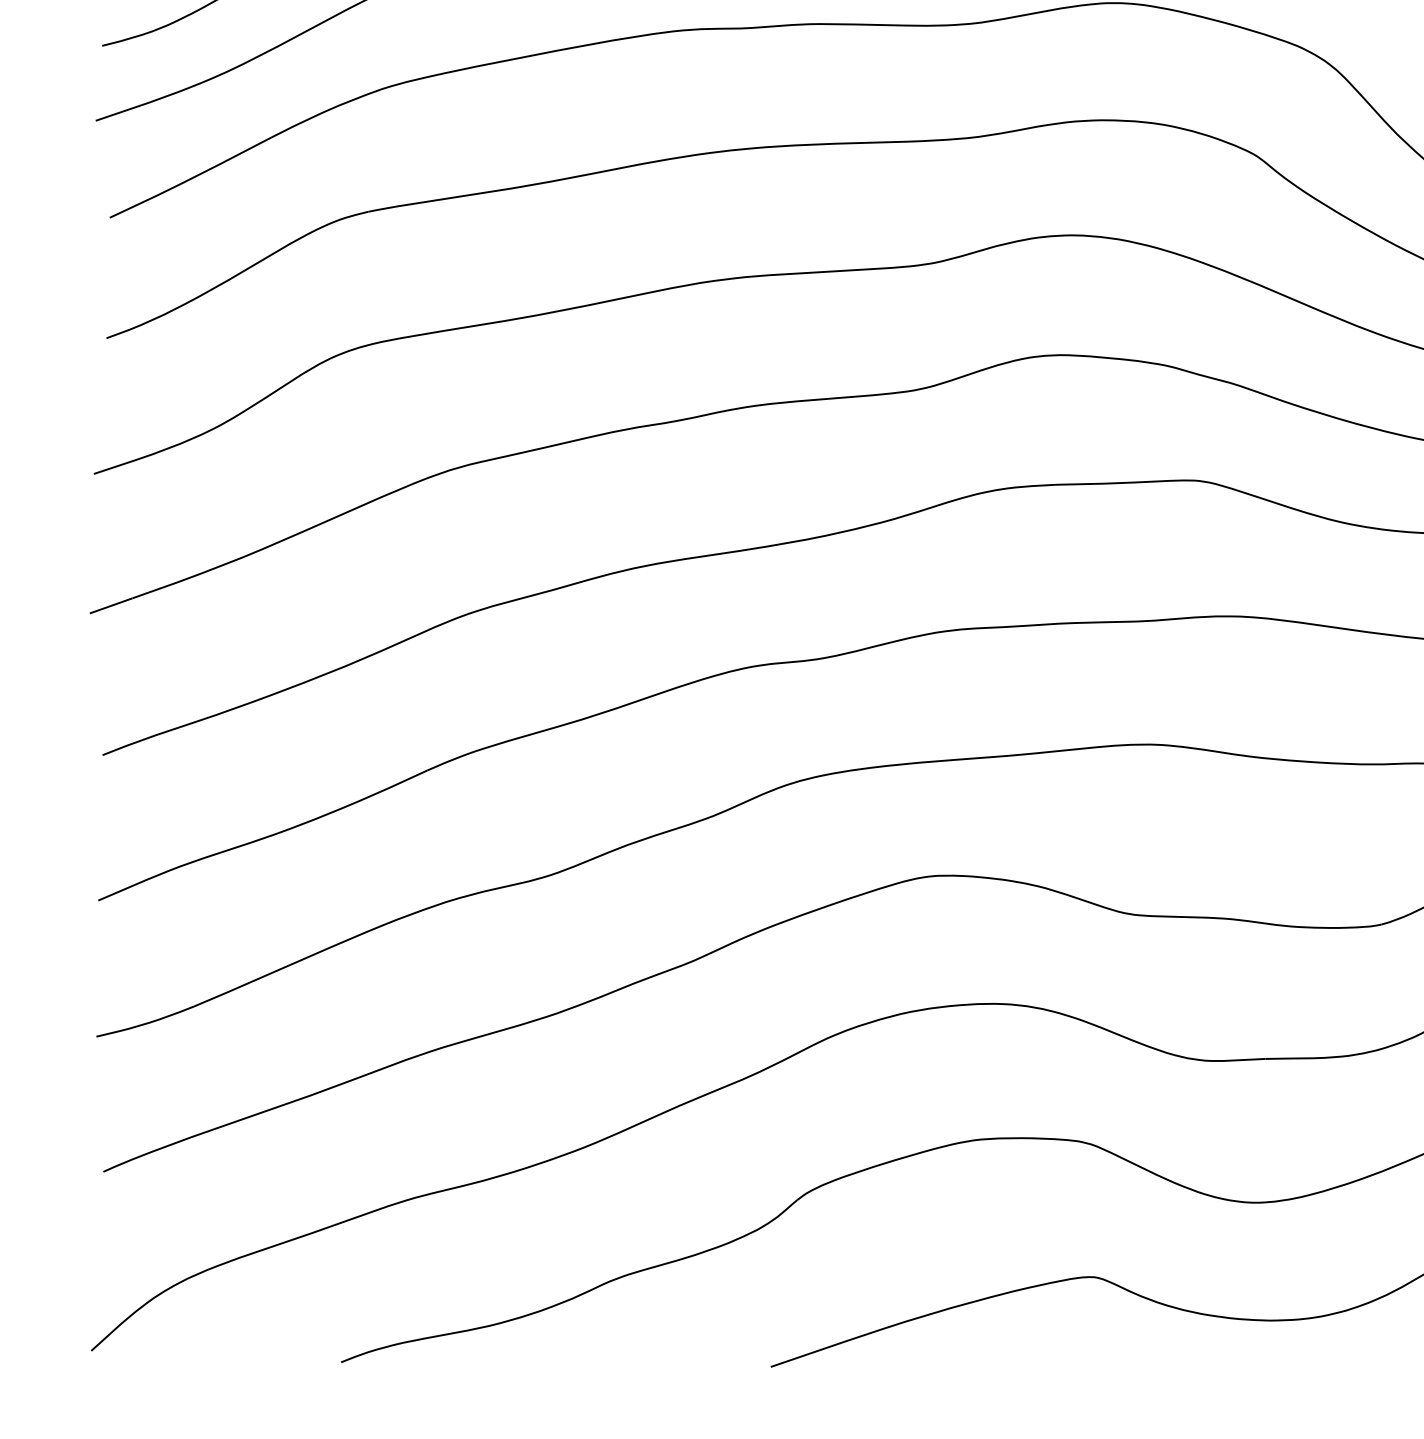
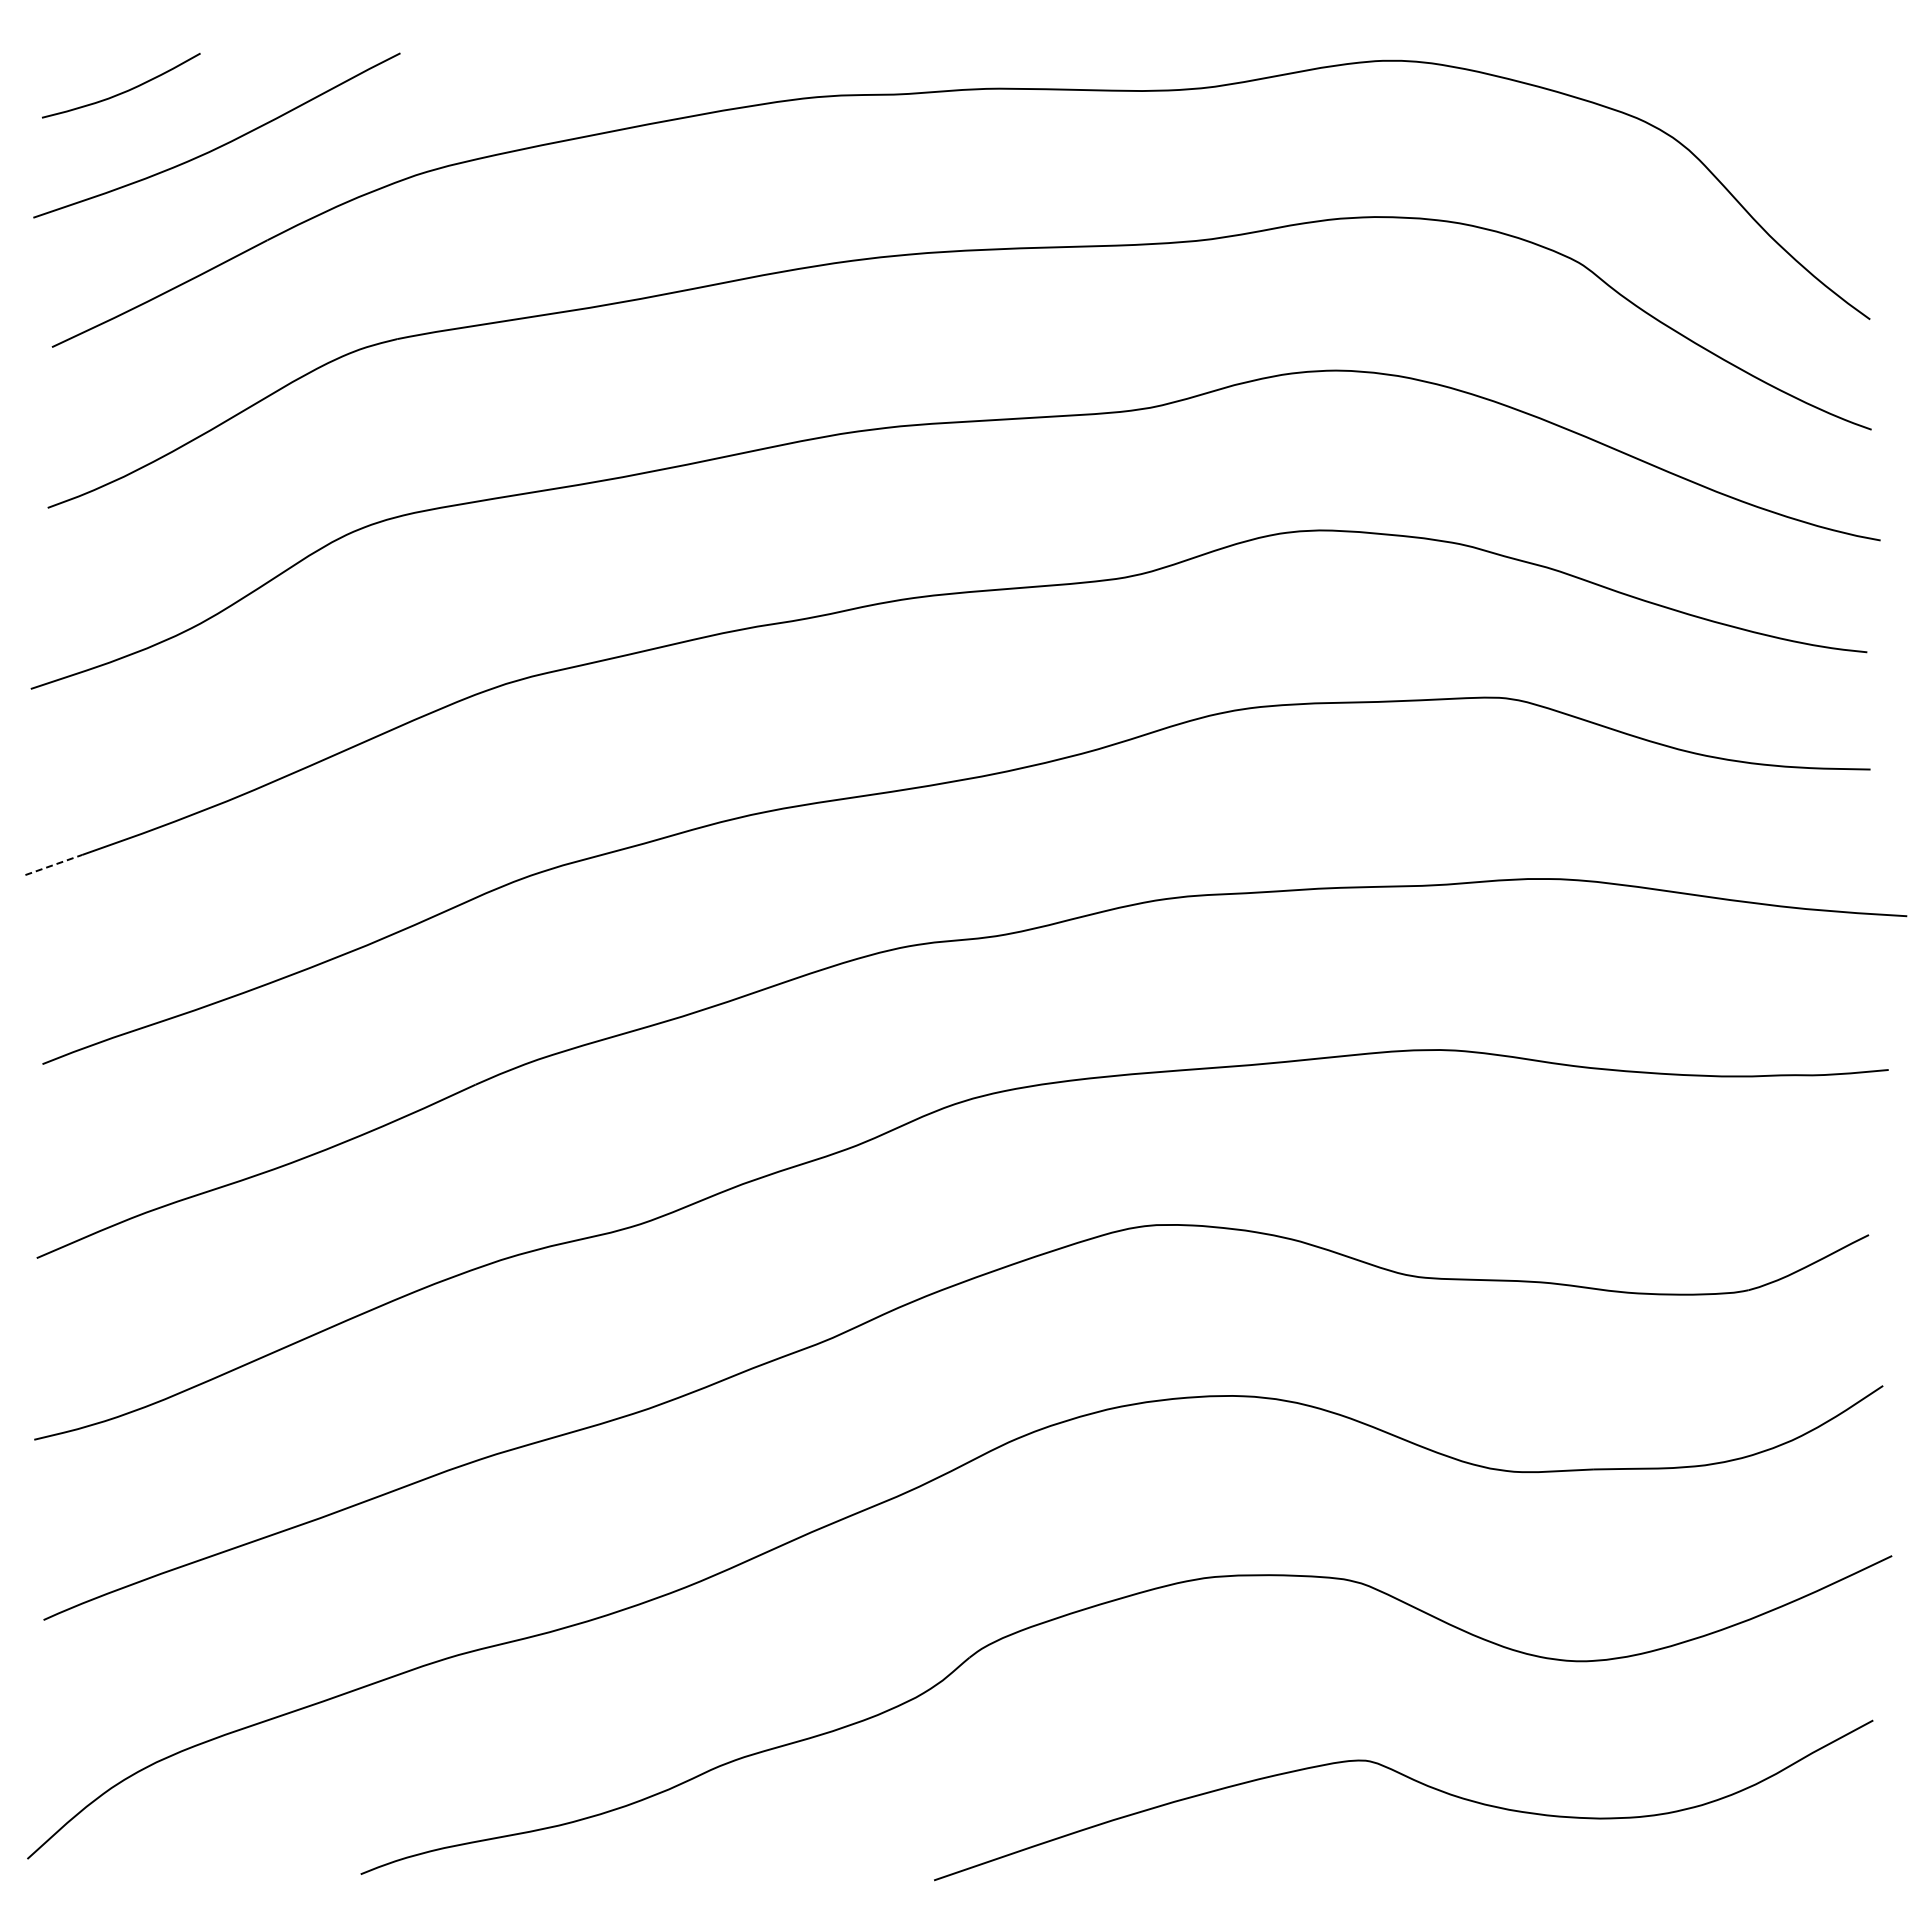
line: (111, 605) -> (54, 864), solid -> dashed

